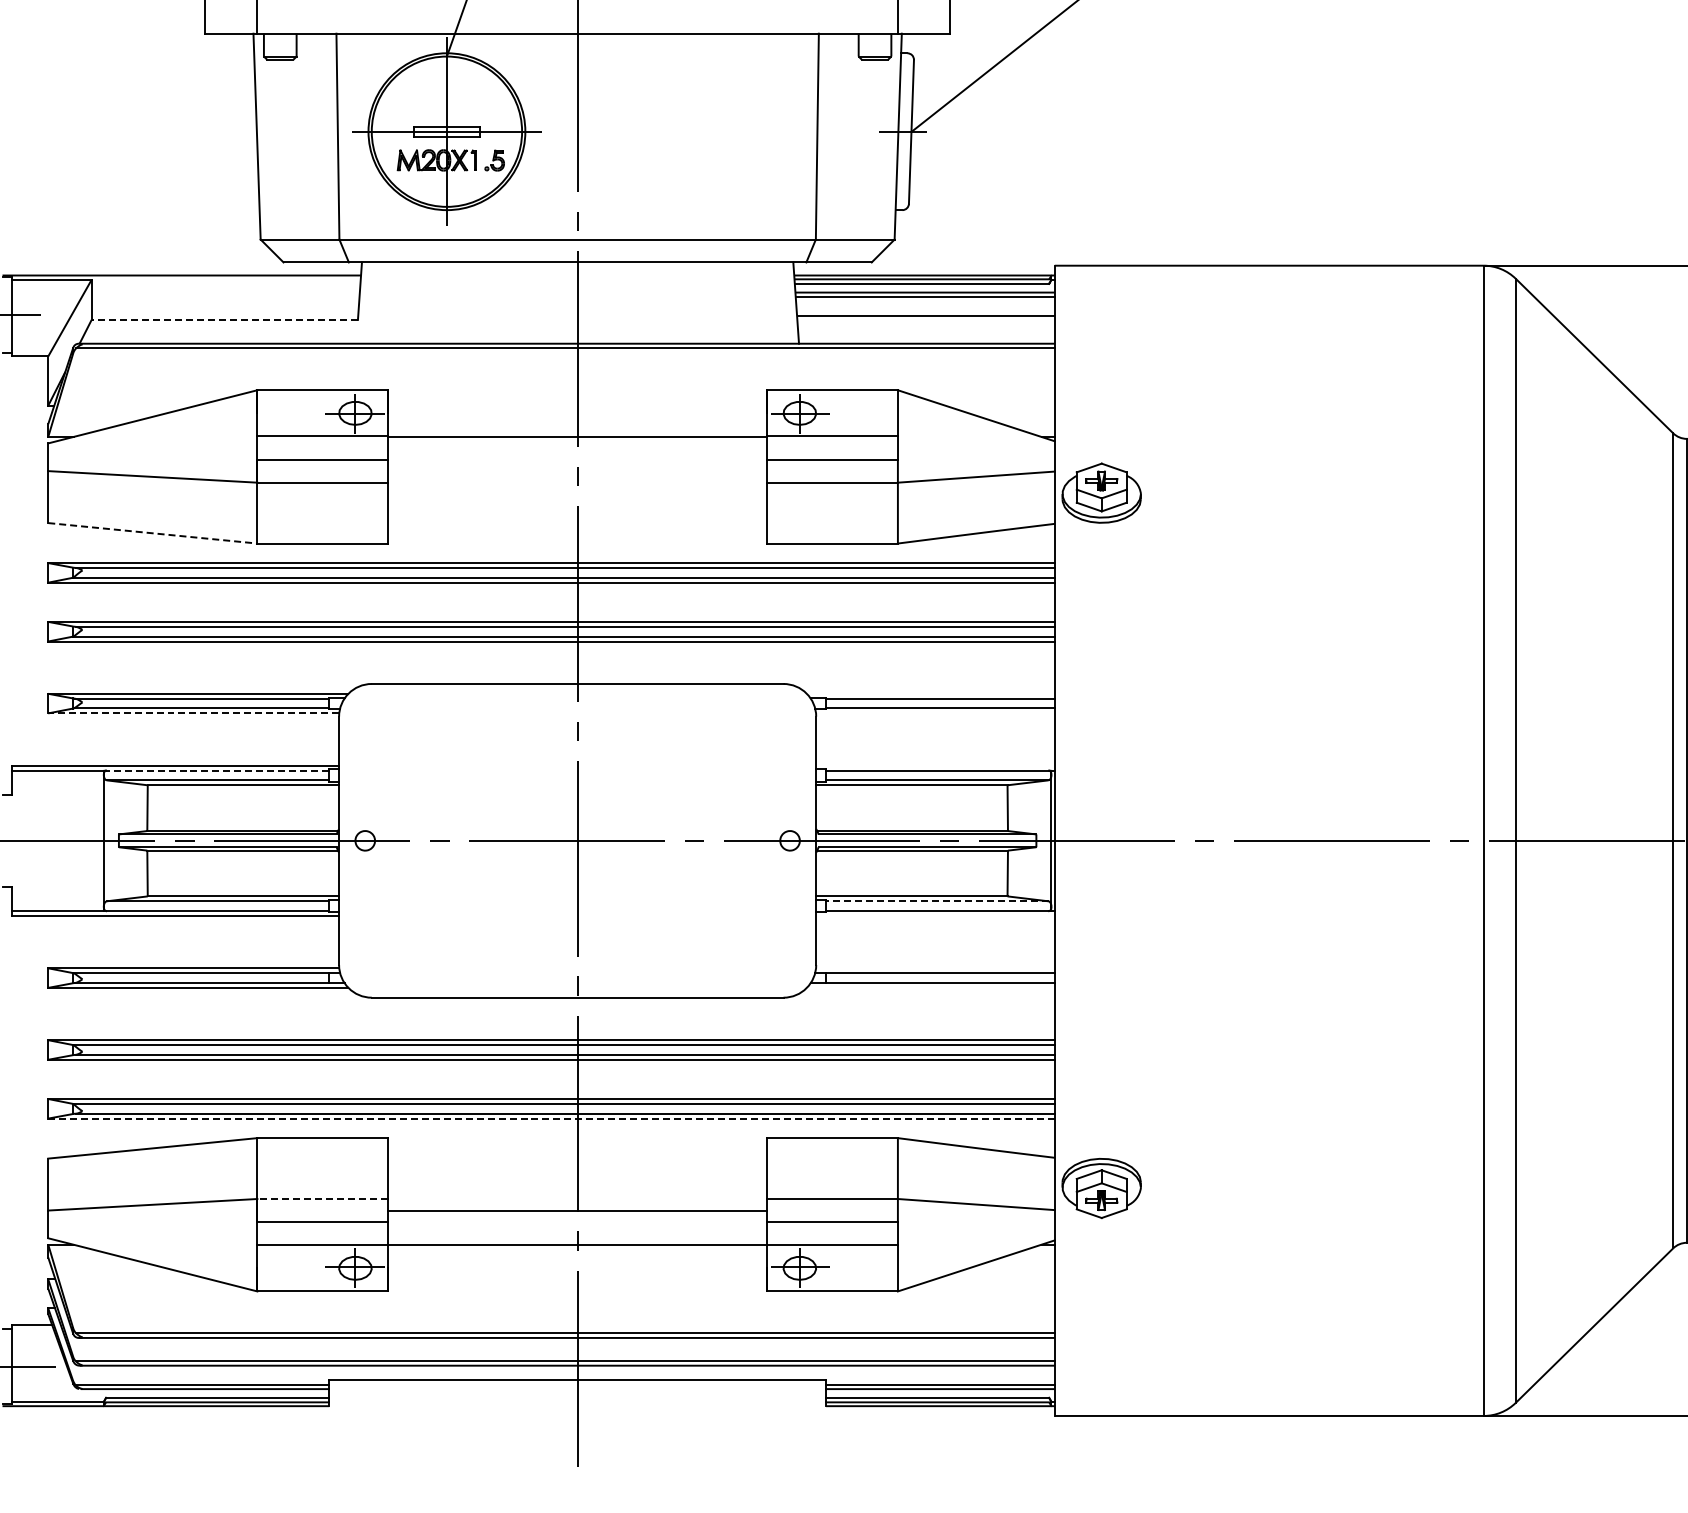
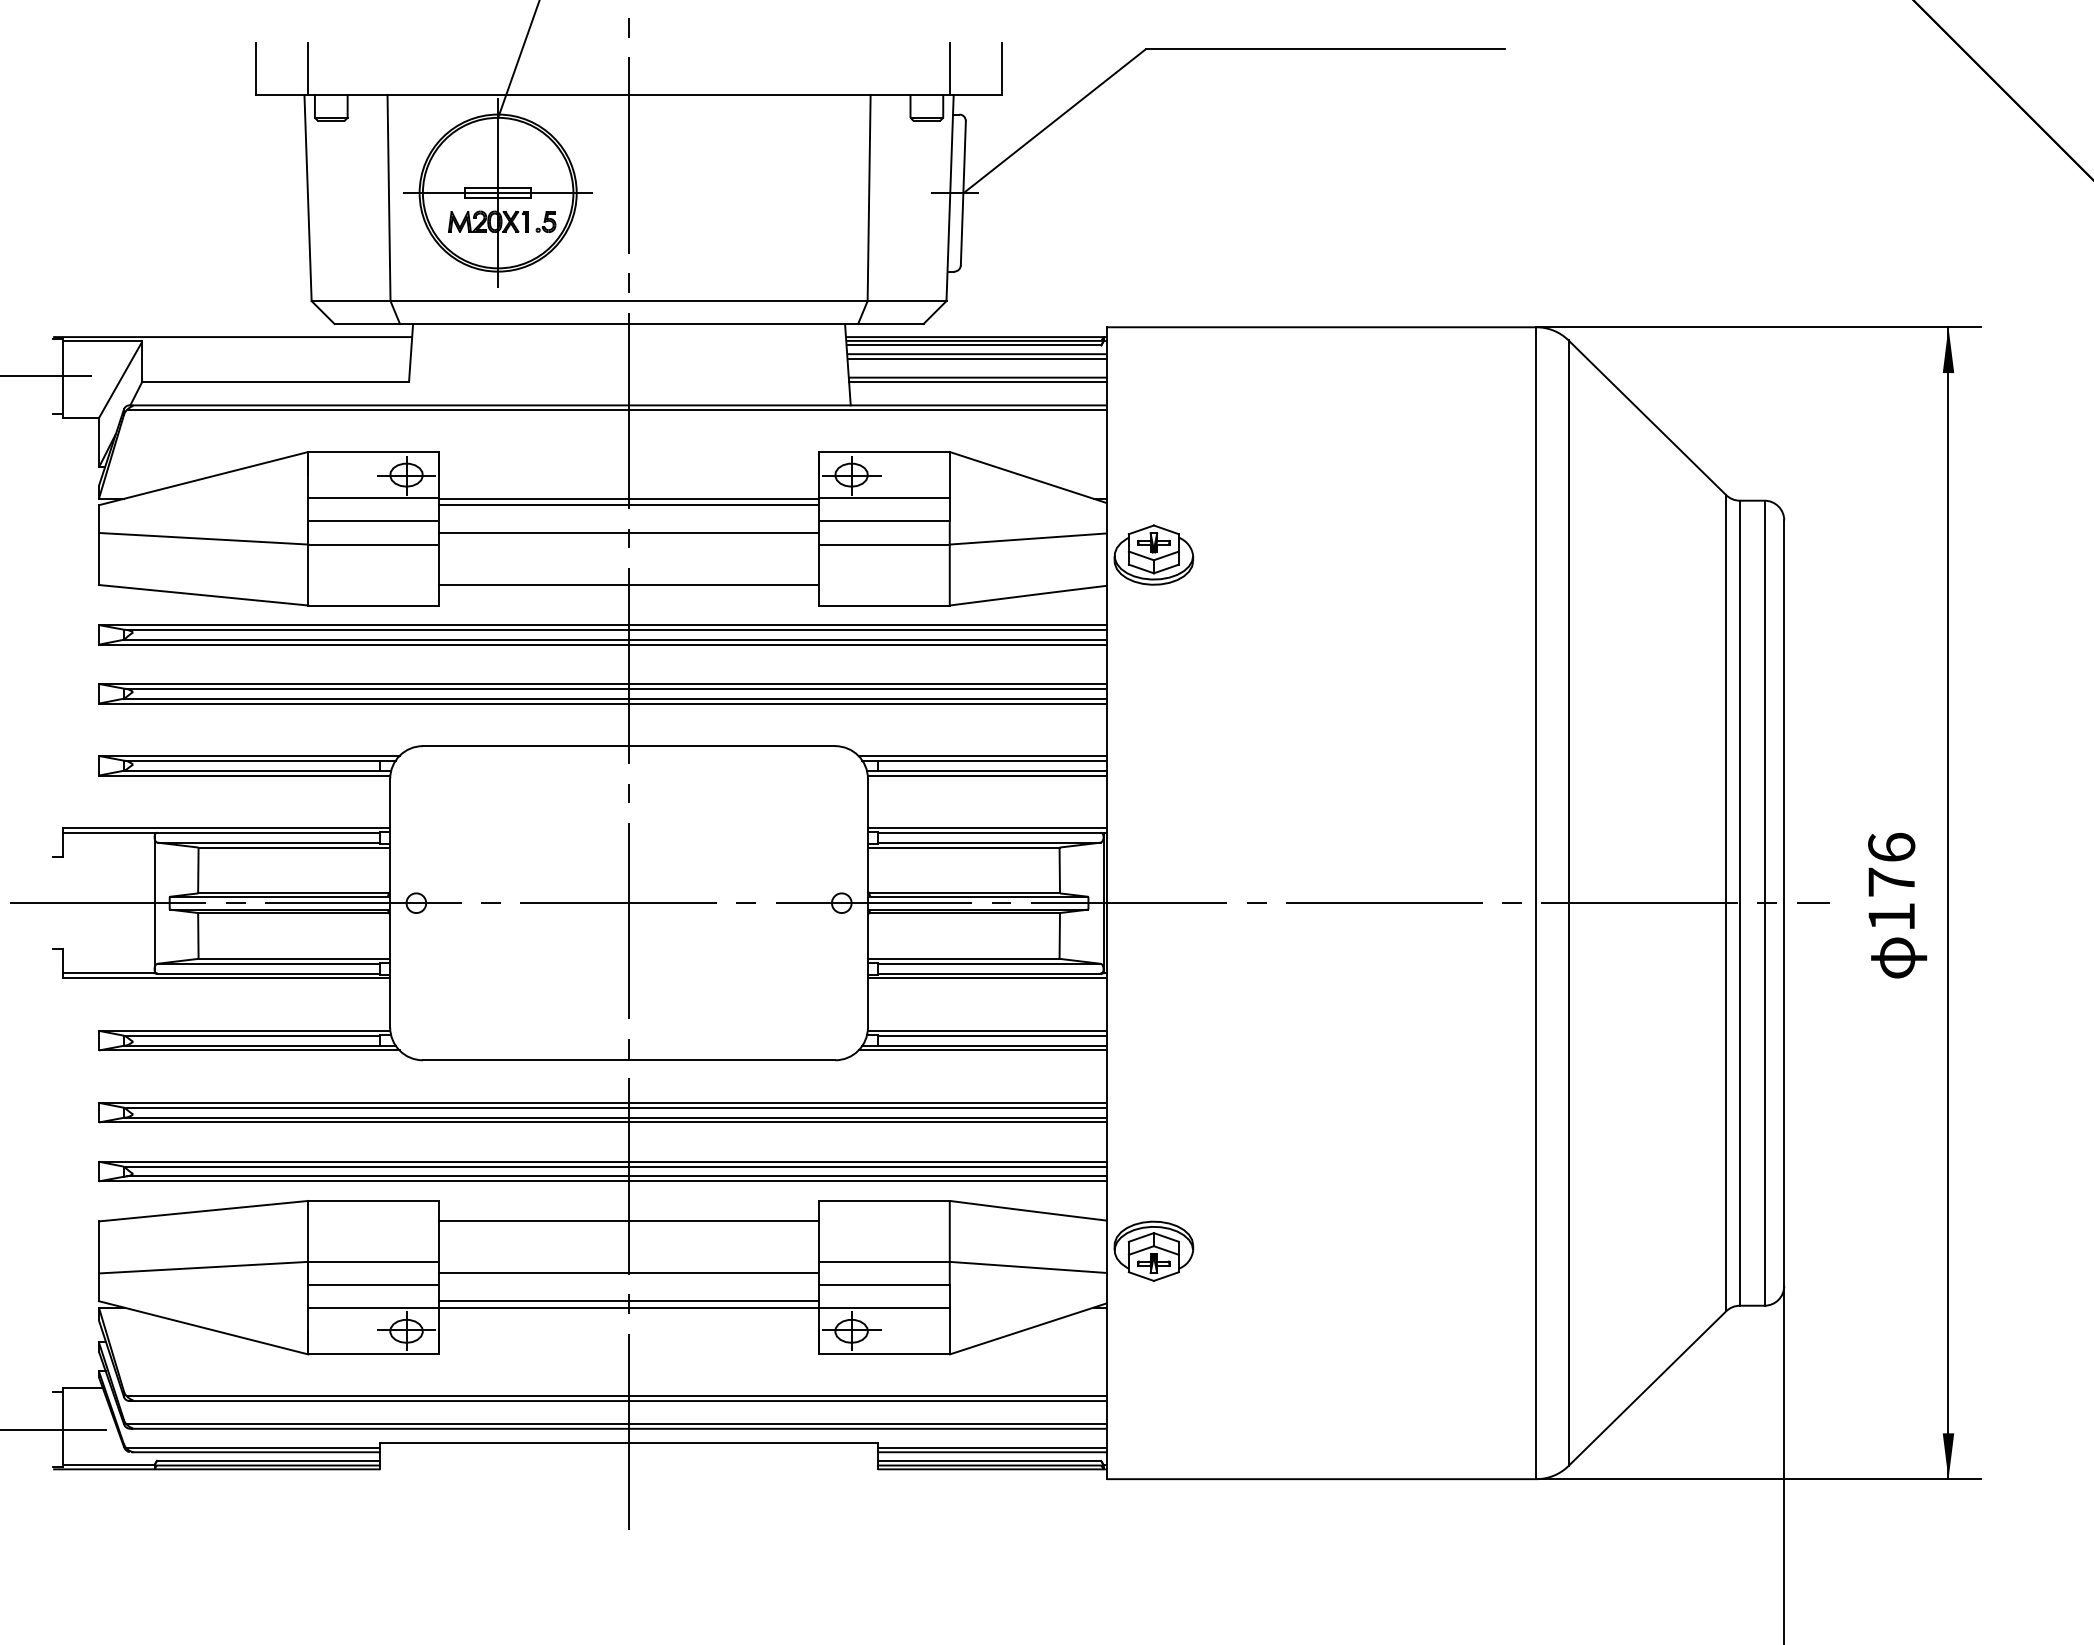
line: (224, 319) -> (275, 381), dashed -> solid
line: (925, 320) -> (977, 382), added
line: (577, 443) -> (628, 505), added
line: (577, 470) -> (628, 532), added
line: (577, 523) -> (628, 585), added
line: (153, 533) -> (204, 595), dashed -> solid
line: (930, 693) -> (982, 755), added
line: (193, 713) -> (244, 775), dashed -> solid
line: (934, 713) -> (986, 775), added
line: (934, 765) -> (986, 827), added
line: (217, 770) -> (268, 832), dashed -> solid
line: (936, 901) -> (988, 963), dashed -> solid
line: (934, 916) -> (986, 978), added
line: (934, 967) -> (986, 1030), added
line: (930, 987) -> (982, 1050), added
line: (551, 1118) -> (602, 1181), dashed -> solid
line: (577, 1158) -> (628, 1221), added
line: (322, 1198) -> (373, 1261), dashed -> solid
line: (577, 1238) -> (628, 1301), added

